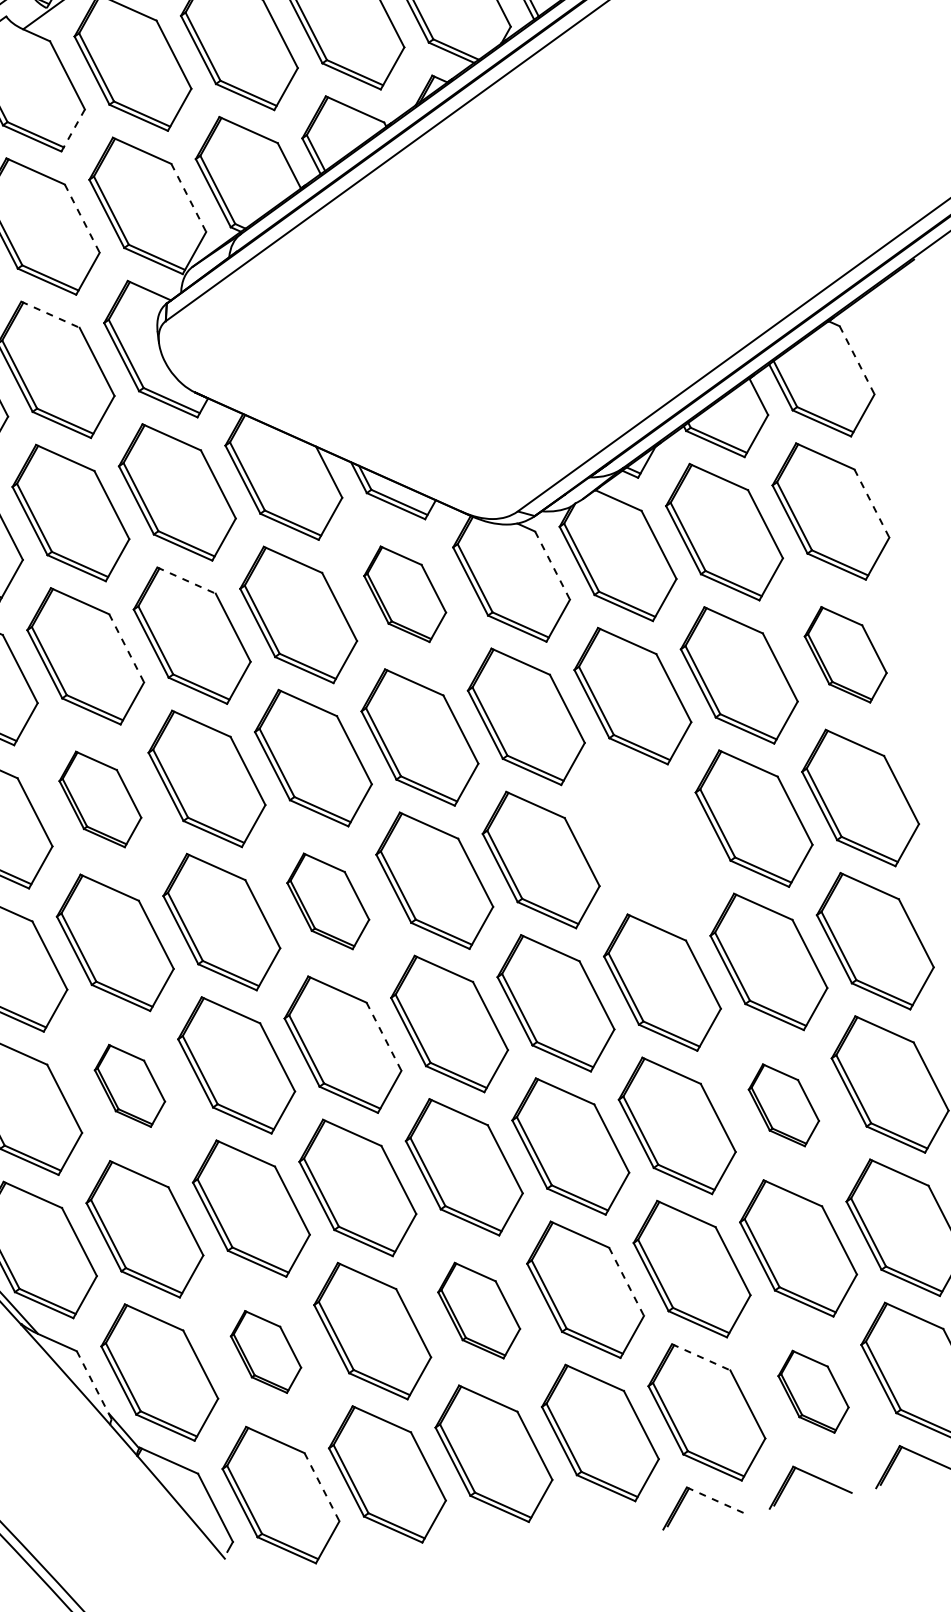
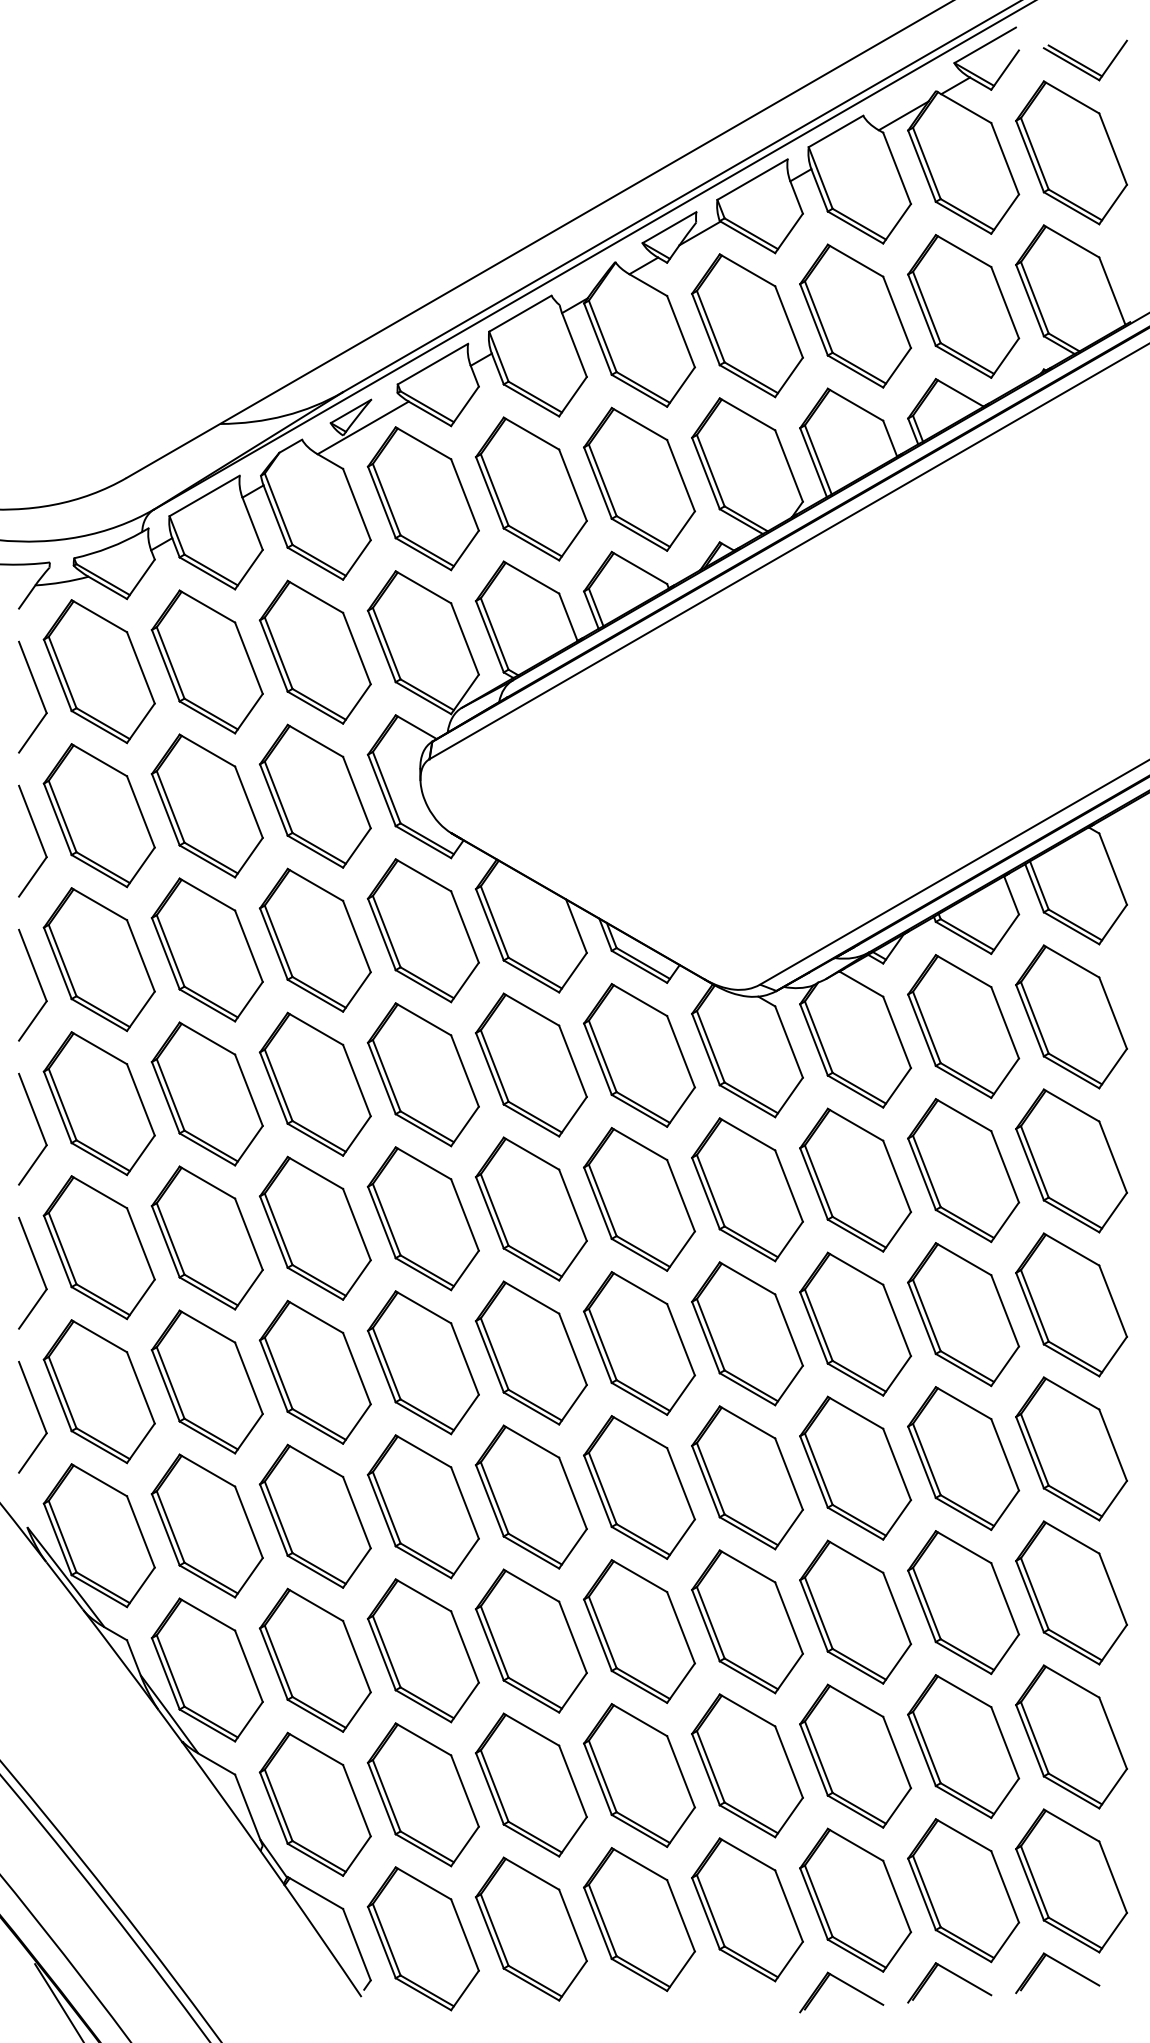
line: (72, 131) -> (356, 560), dashed -> solid
line: (189, 198) -> (465, 639), dashed -> solid
line: (82, 219) -> (357, 649), dashed -> solid
line: (50, 314) -> (315, 740), dashed -> solid
line: (857, 360) -> (1113, 869), dashed -> solid
line: (872, 503) -> (1113, 1013), dashed -> solid
line: (553, 565) -> (789, 1042), dashed -> solid
line: (186, 580) -> (423, 1019), dashed -> solid
part: (405, 594) -> (639, 1055), size x1.43
line: (127, 649) -> (357, 1081), dashed -> solid
part: (845, 654) -> (1071, 1160), size x1.43
part: (99, 798) -> (314, 1227), size x1.43
part: (647, 838) -> (855, 1323), added
part: (328, 900) -> (531, 1352), size x1.43
line: (384, 1036) -> (573, 1493), dashed -> solid
part: (129, 1085) -> (314, 1515), size x1.67
part: (783, 1105) -> (963, 1602), size x1.67
line: (627, 1282) -> (789, 1762), dashed -> solid
part: (479, 1310) -> (639, 1775), size x1.43
part: (265, 1351) -> (422, 1794), size x1.67
line: (701, 1356) -> (855, 1844), dashed -> solid
line: (92, 1382) -> (247, 1807), dashed -> solid
part: (813, 1391) -> (963, 1890), size x1.67
line: (322, 1487) -> (465, 1935), dashed -> solid
line: (715, 1500) -> (855, 1988), dashed -> solid

